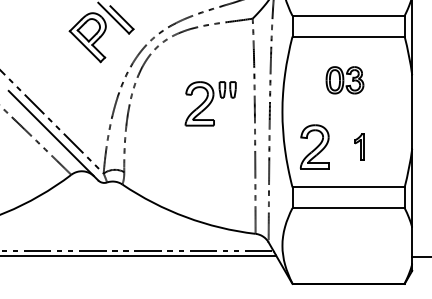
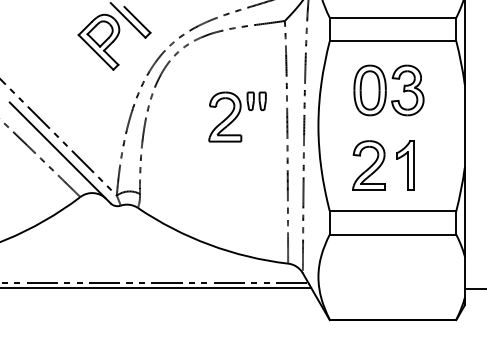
part: (344, 80) -> (388, 90), size x1.67
part: (314, 146) -> (368, 165), moved
part: (359, 146) -> (405, 165), size x1.67

